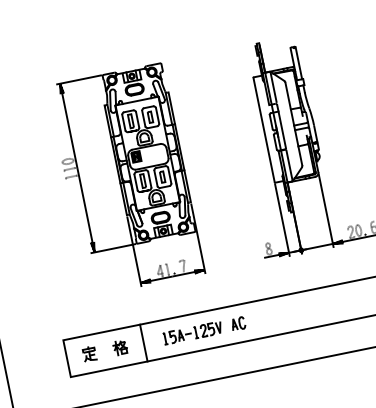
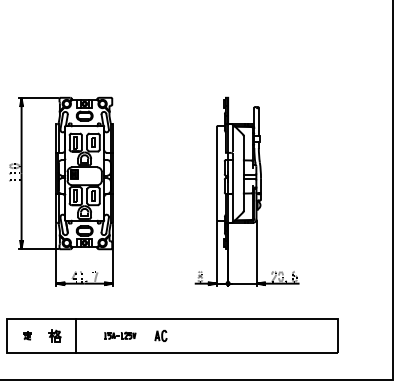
part: (125, 179) -> (61, 191), moved
part: (193, 332) -> (120, 335), size x0.6
part: (89, 353) -> (27, 335), size x0.6

